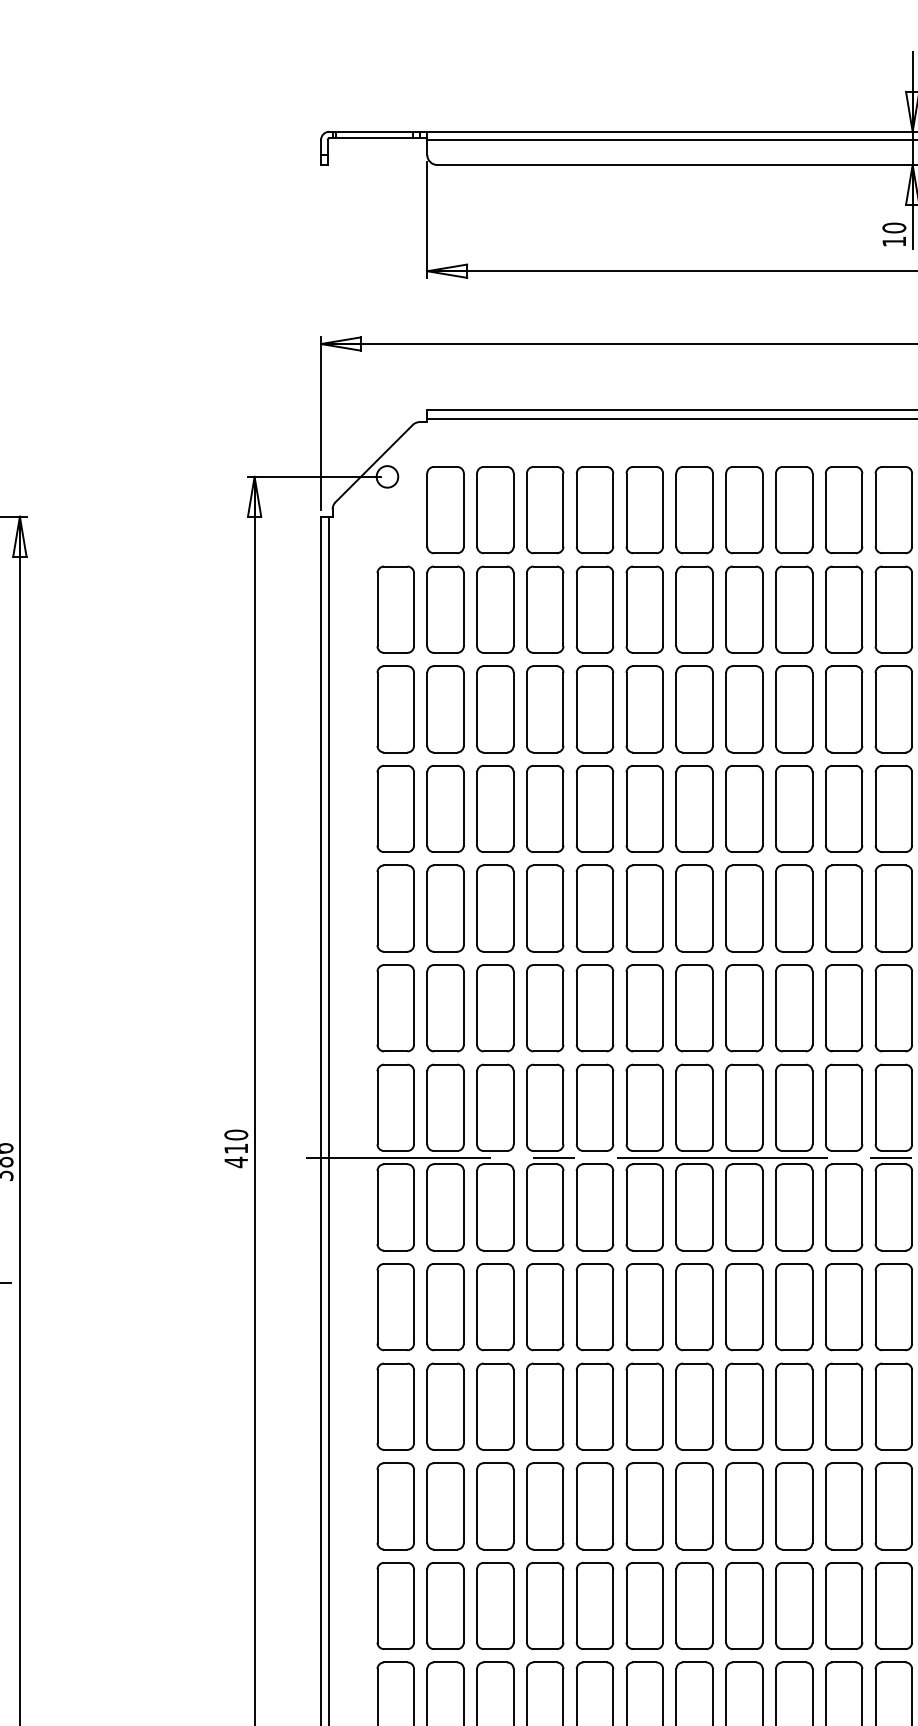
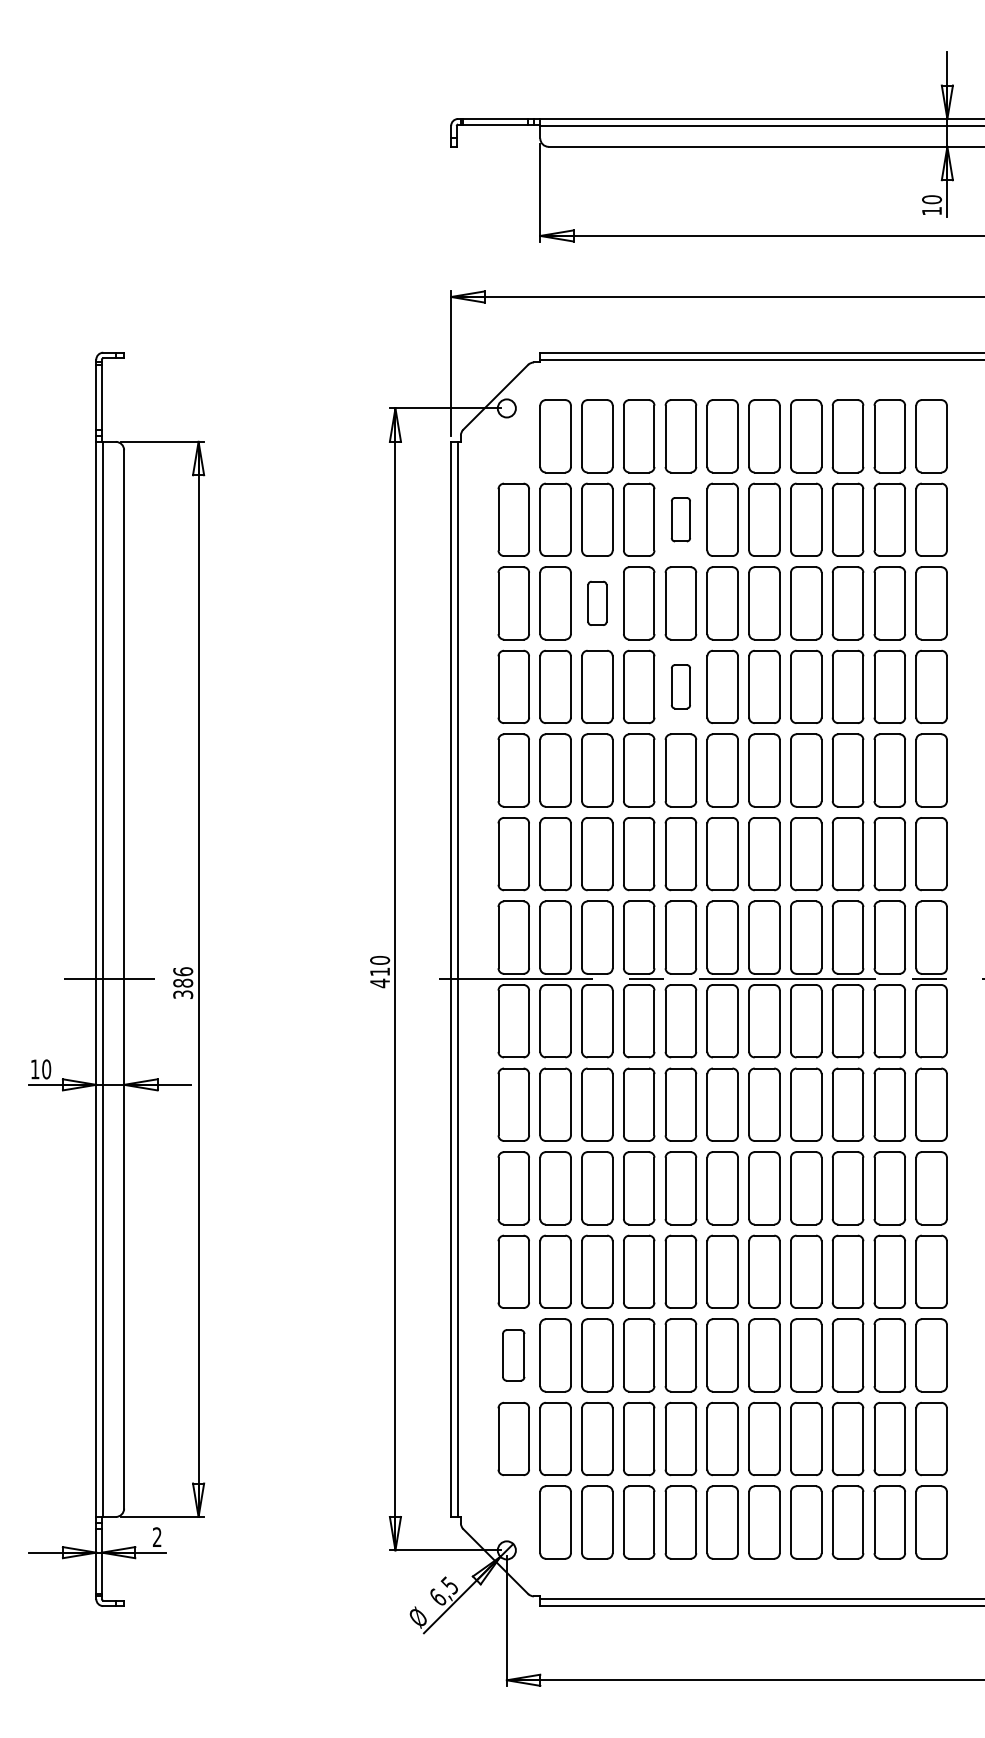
part: (594, 609) -> (680, 519), size x0.6
part: (495, 709) -> (597, 603), size x0.6
part: (594, 808) -> (680, 686), size x0.6
part: (395, 1606) -> (513, 1355), size x0.7

